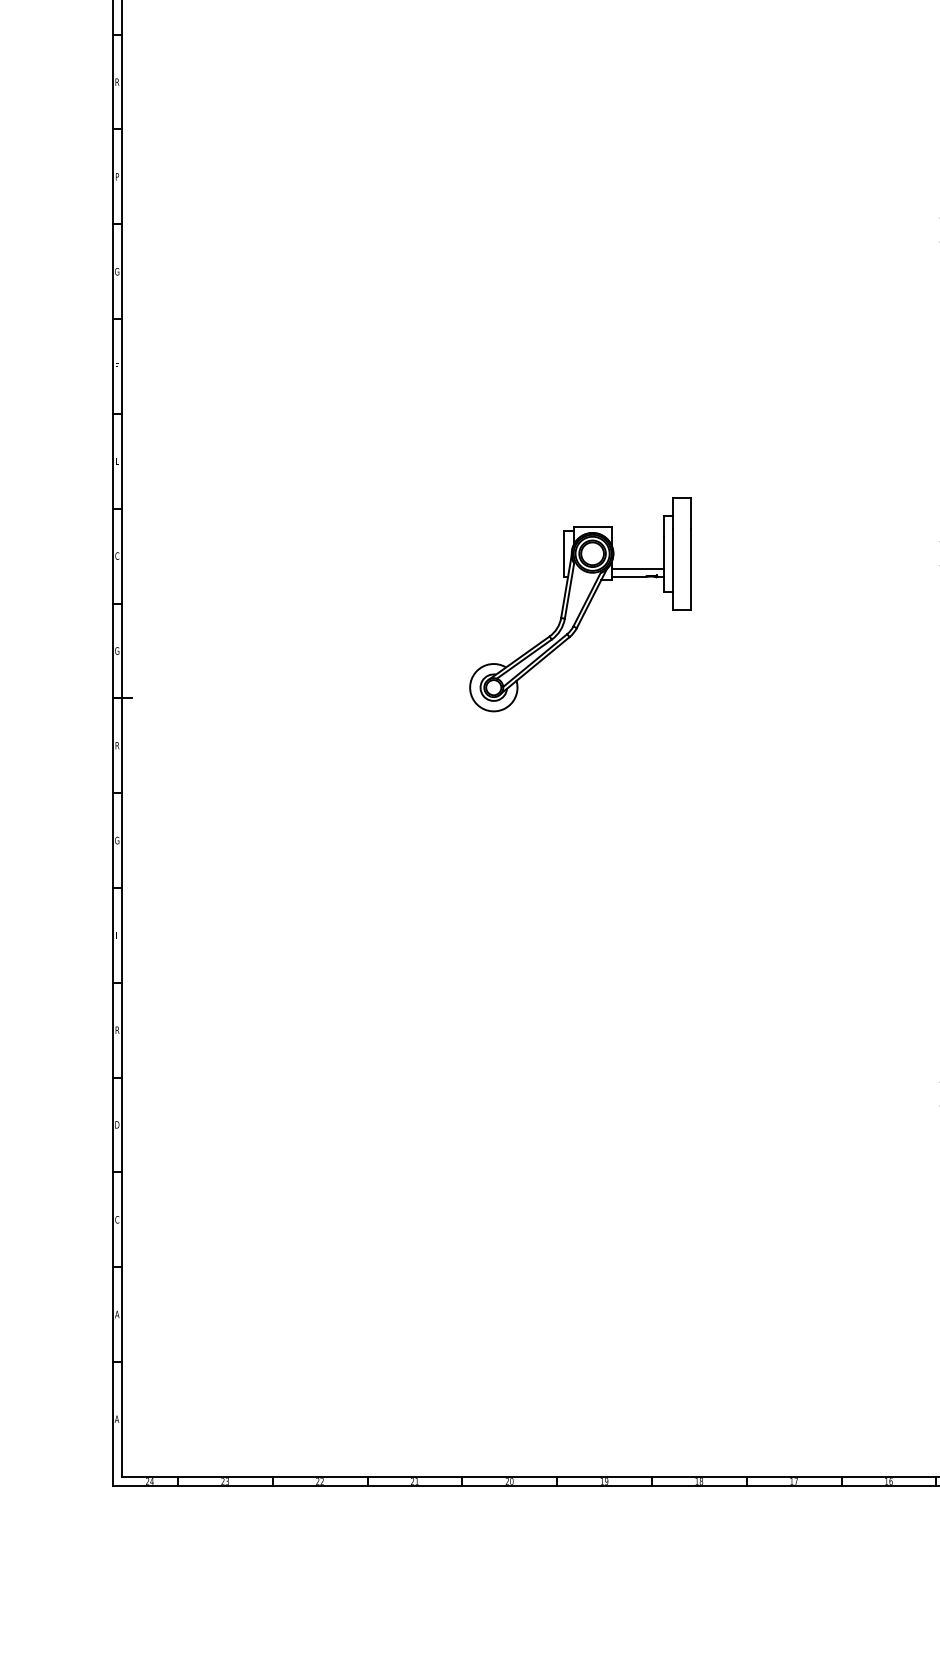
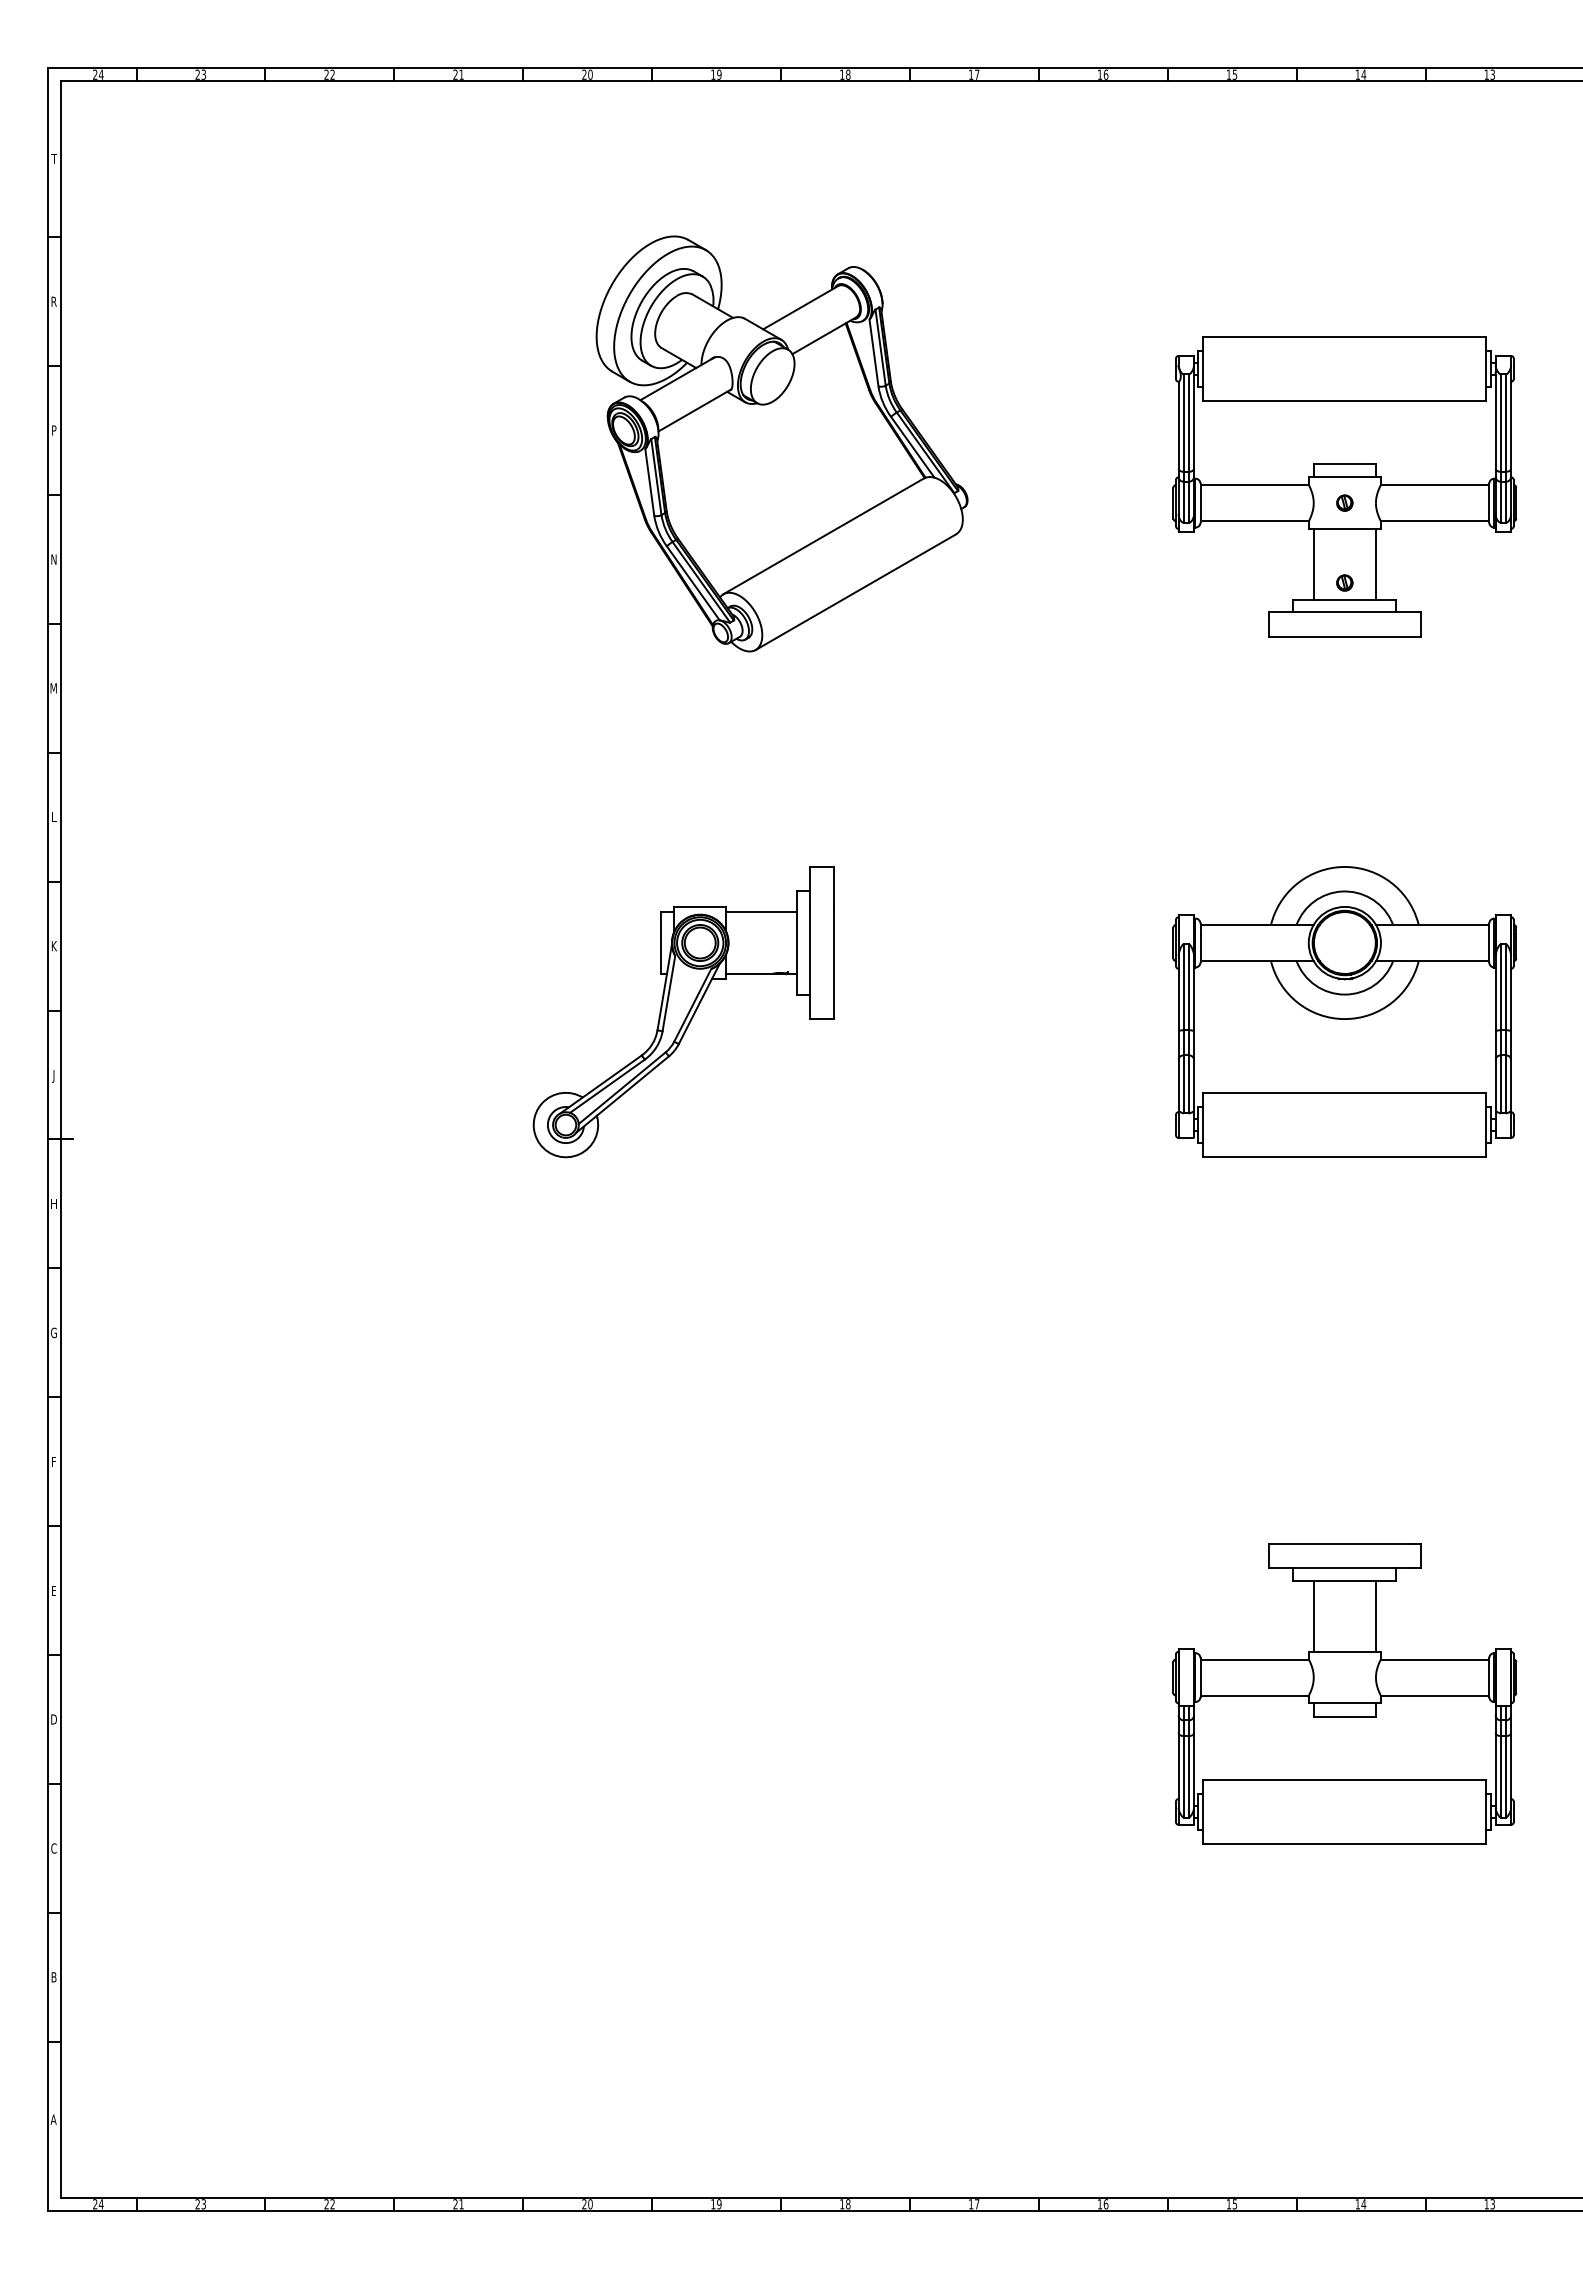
part: (652, 186) -> (781, 443), added
text: (116, 271) -> (53, 559), G -> N
text: (116, 366) -> (53, 688), F -> M
text: (116, 555) -> (53, 945), C -> K
line: (637, 569) -> (761, 912), moved
text: (116, 651) -> (53, 1075), G -> J
text: (116, 745) -> (53, 1203), R -> H
text: (116, 1030) -> (53, 1590), R -> E
text: (116, 1314) -> (53, 1977), A -> B

